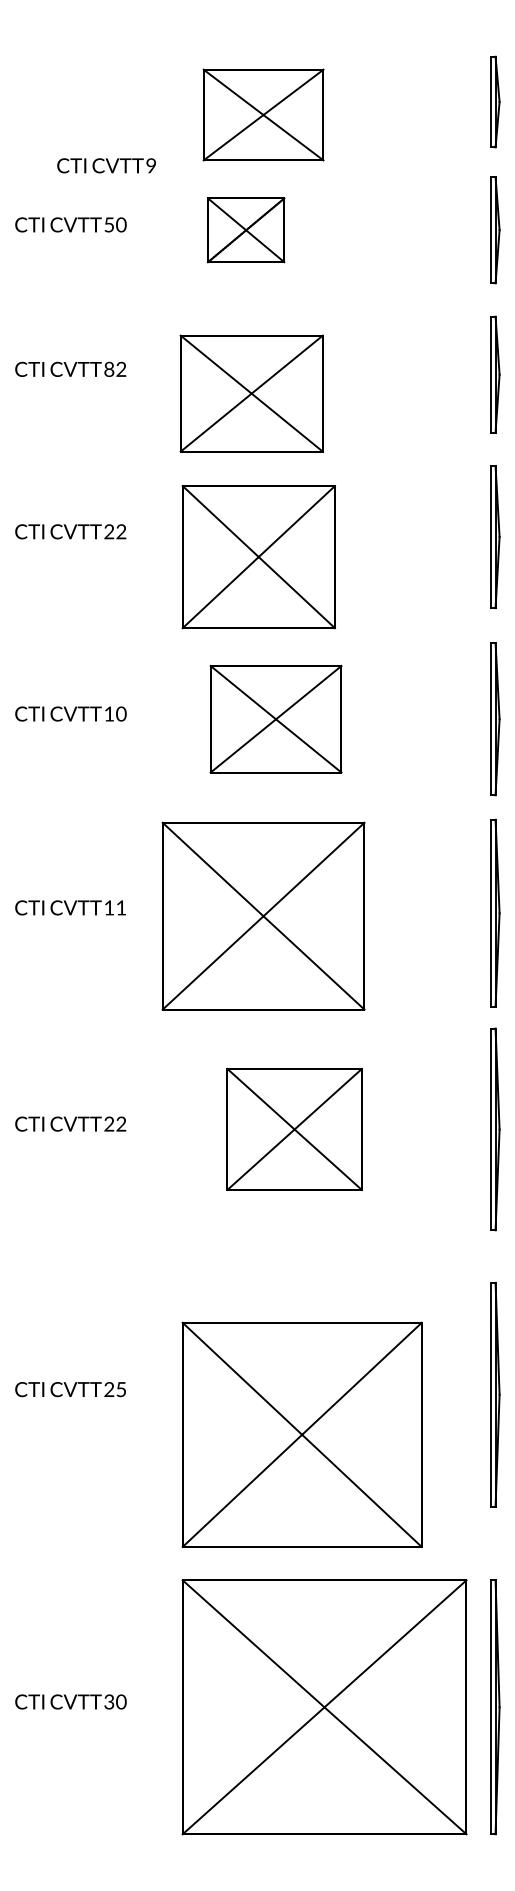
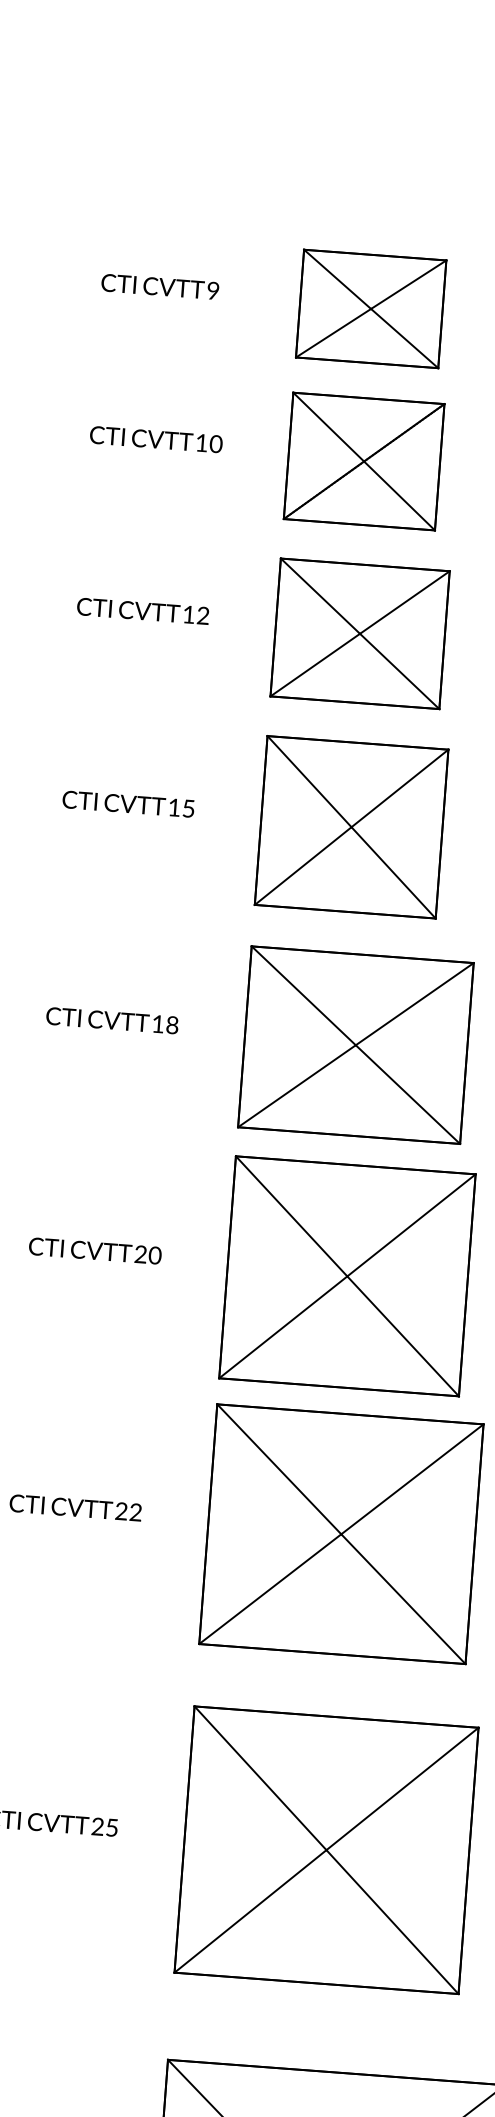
part: (263, 114) -> (371, 308), moved
text: (106, 165) -> (160, 286), moved
text: (108, 224) -> (200, 442), 50 -> 10
part: (245, 230) -> (363, 461), size x1.67
text: (109, 368) -> (189, 613), 82 -> 12
part: (251, 393) -> (359, 633), moved
text: (115, 531) -> (181, 807), 22 -> 15
part: (258, 557) -> (351, 827), moved
text: (121, 714) -> (172, 1025), 10 -> 18
part: (275, 719) -> (355, 1045), size x1.43
text: (115, 907) -> (148, 1254), 11 -> 20
part: (263, 915) -> (347, 1275), moved
part: (294, 1129) -> (341, 1534), size x1.67
part: (301, 1434) -> (325, 1849), moved

